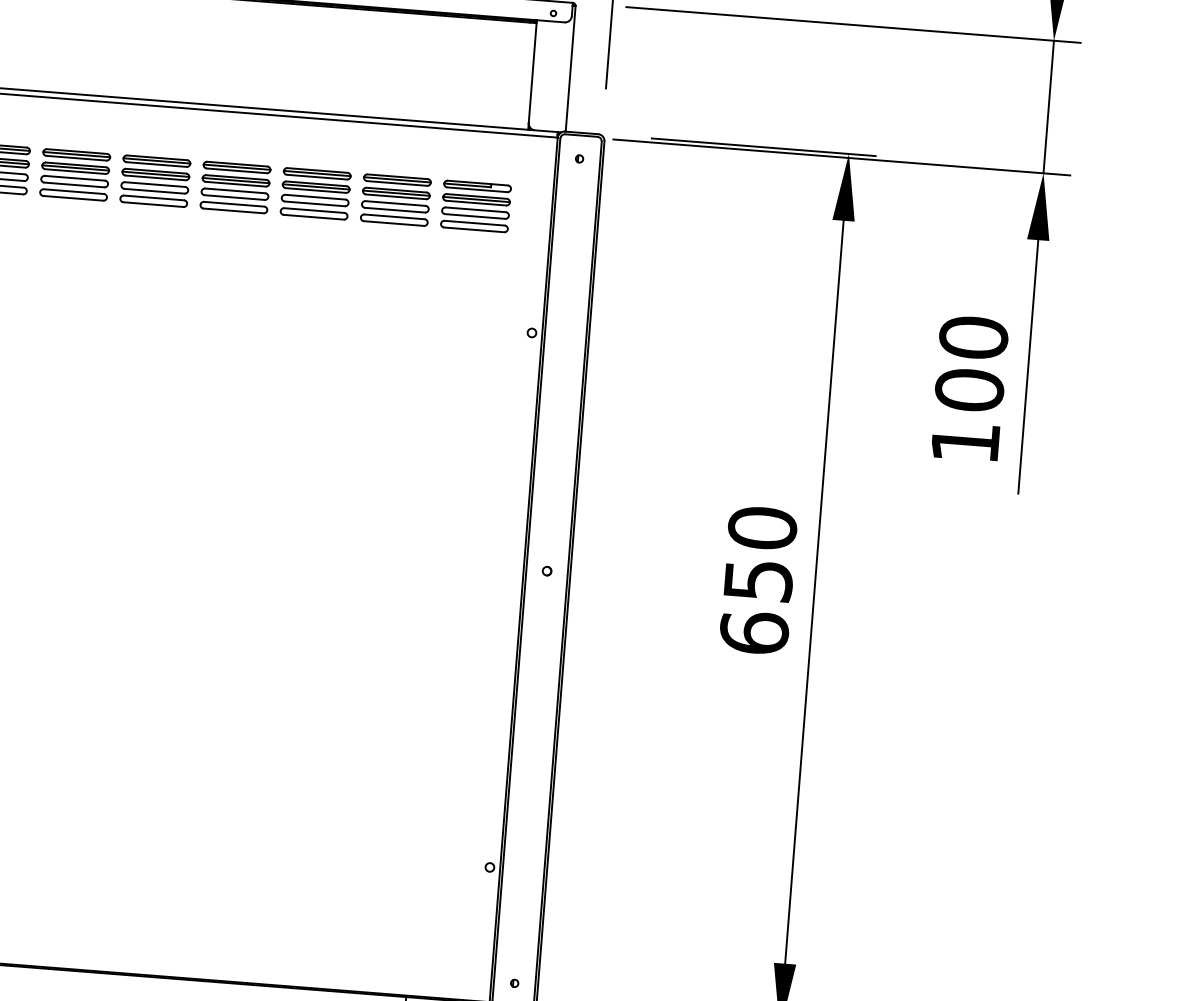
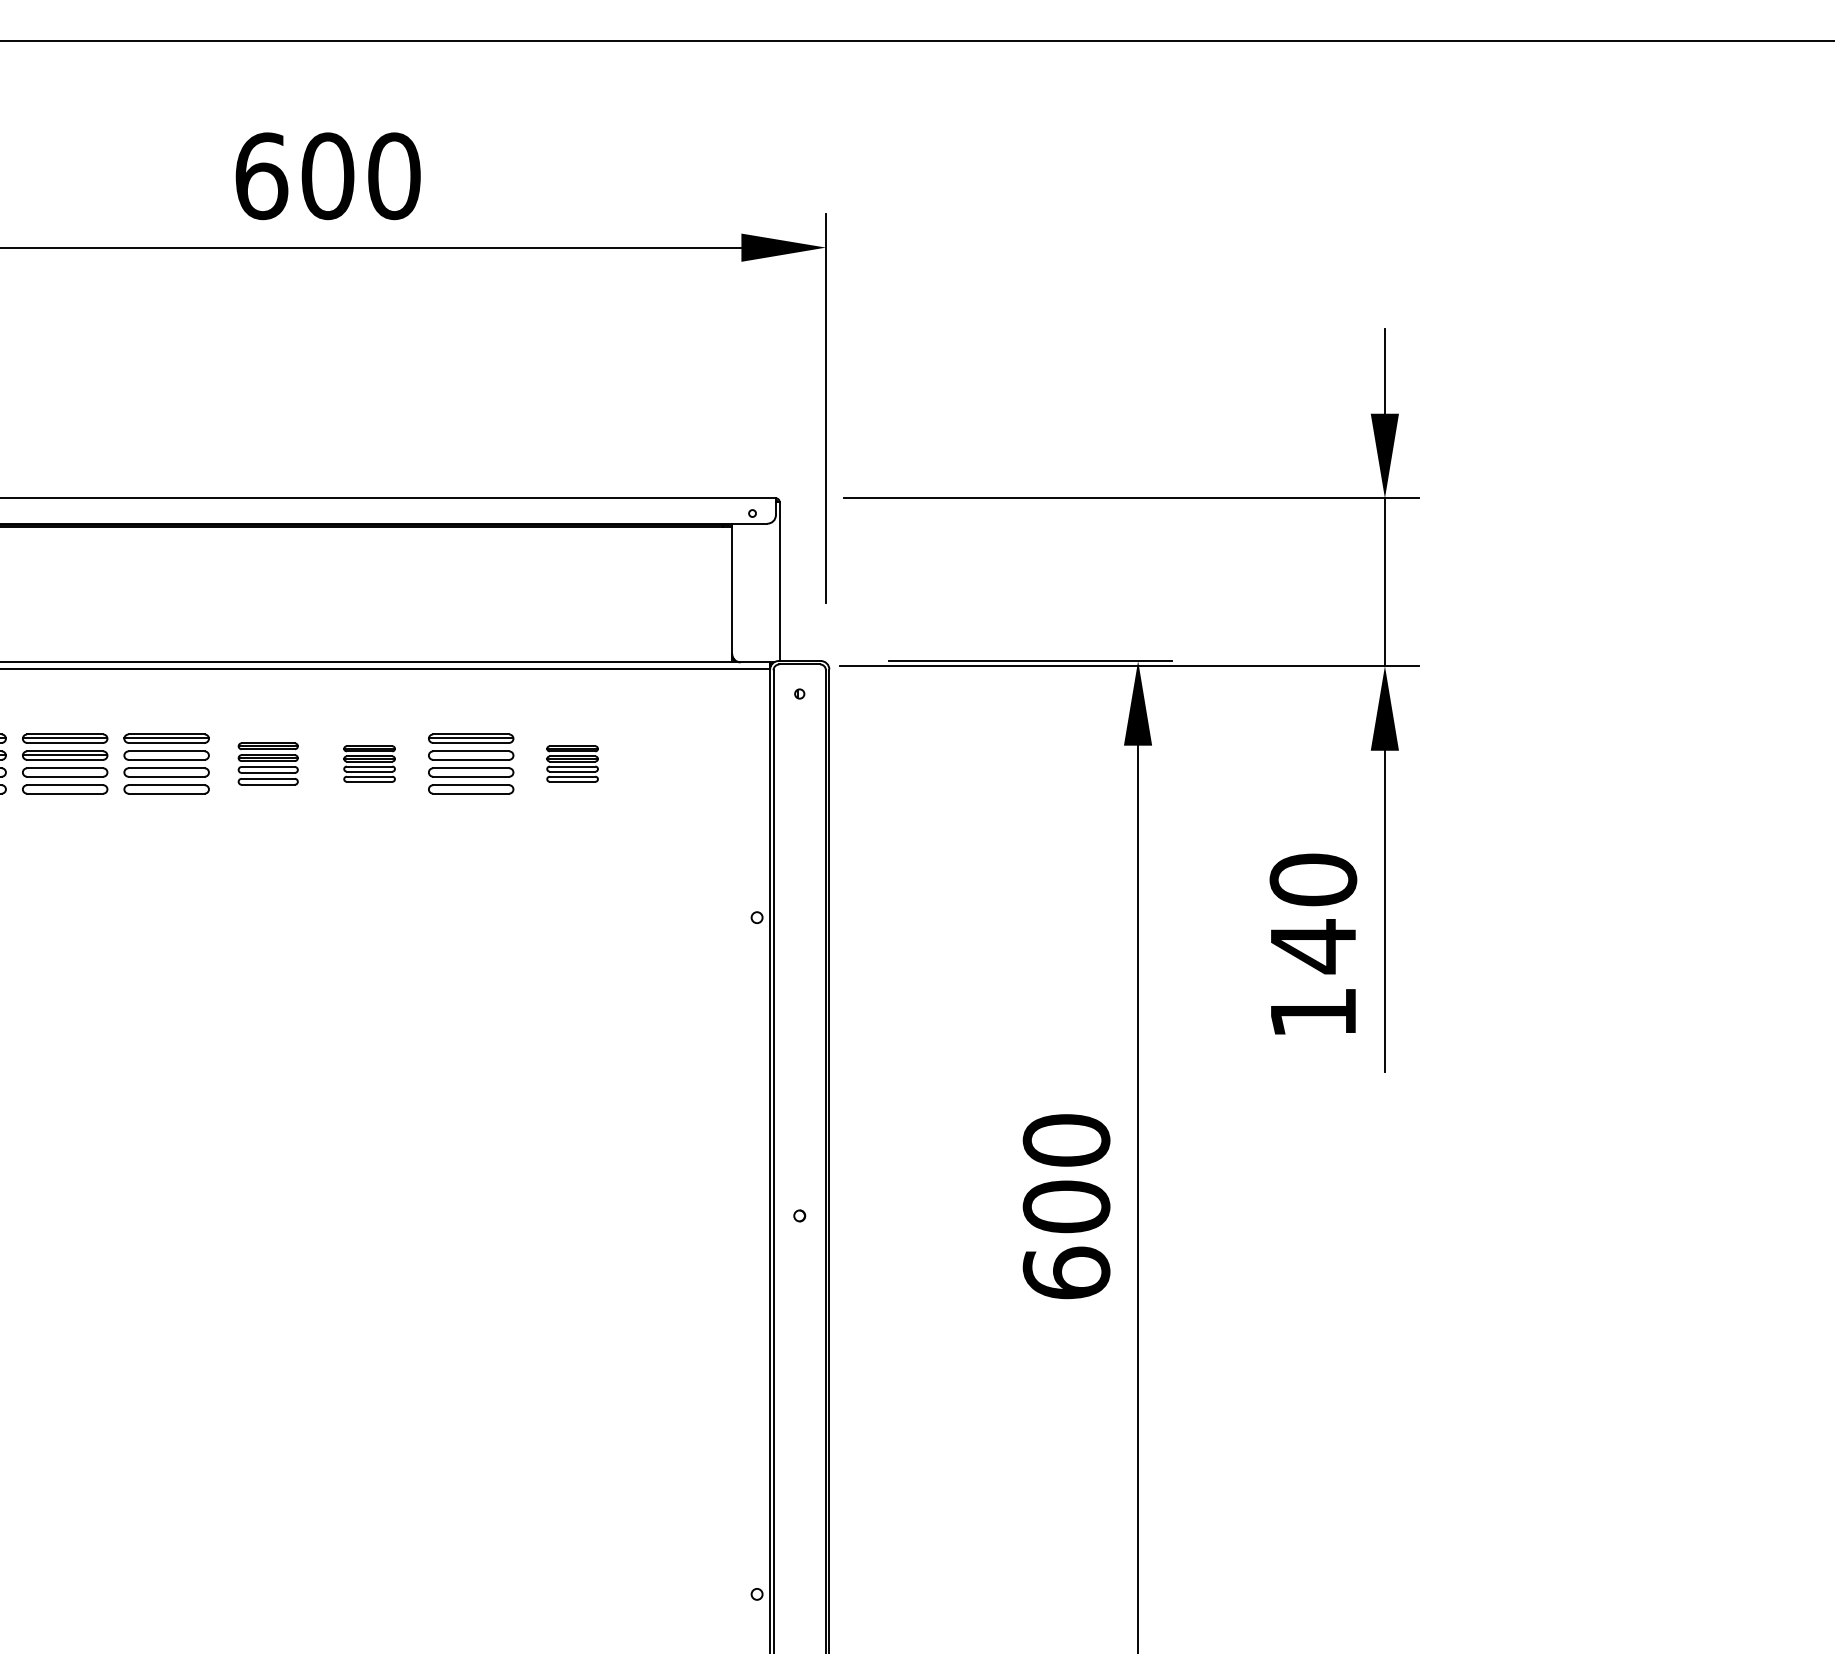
line: (75, 168) -> (166, 755), removed
part: (155, 180) -> (268, 763), size x0.7
part: (235, 187) -> (369, 763), size x0.6
line: (315, 187) -> (470, 755), removed
part: (395, 199) -> (572, 763), size x0.6
part: (476, 206) -> (674, 763), removed
text: (969, 390) -> (1313, 946), 100 -> 140
text: (758, 580) -> (1066, 1206), 650 -> 600

